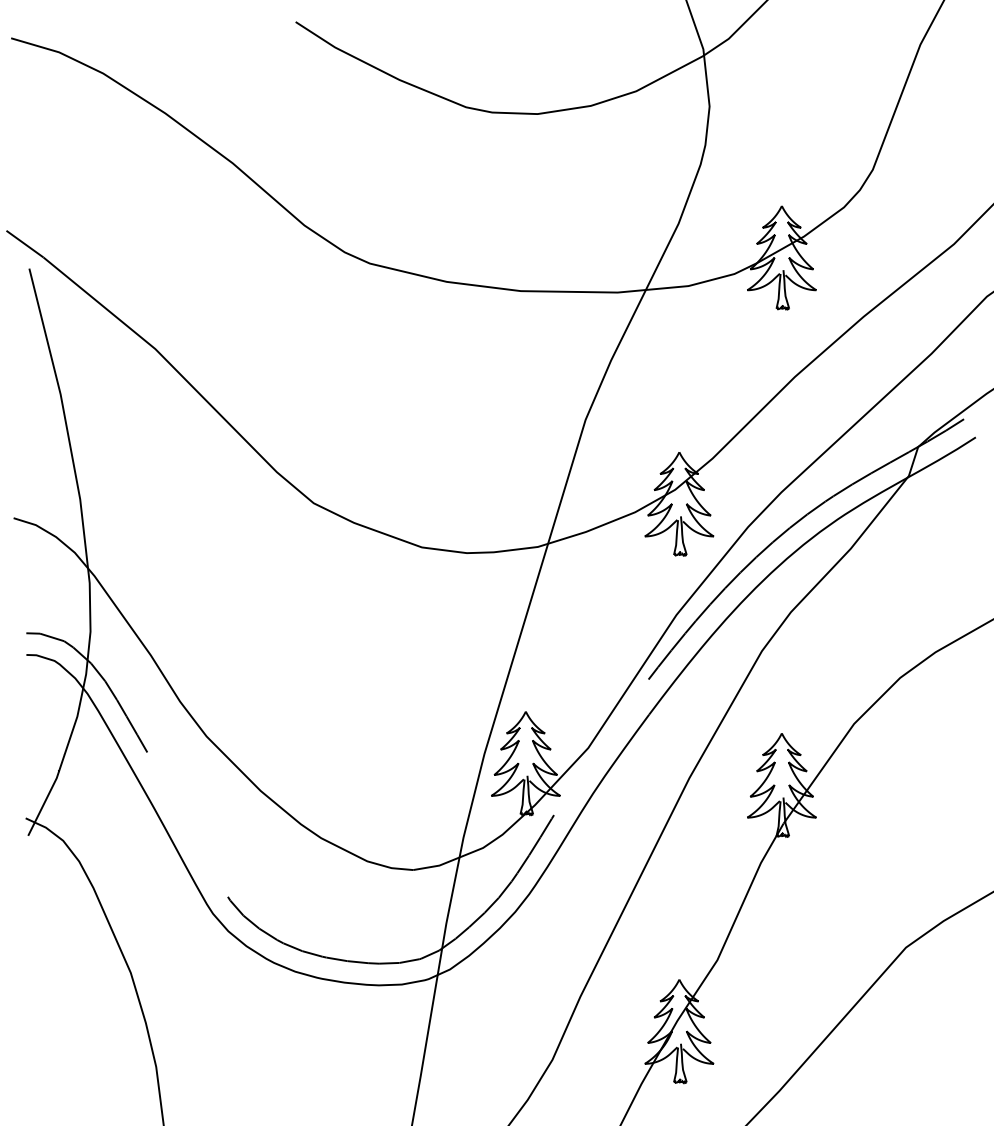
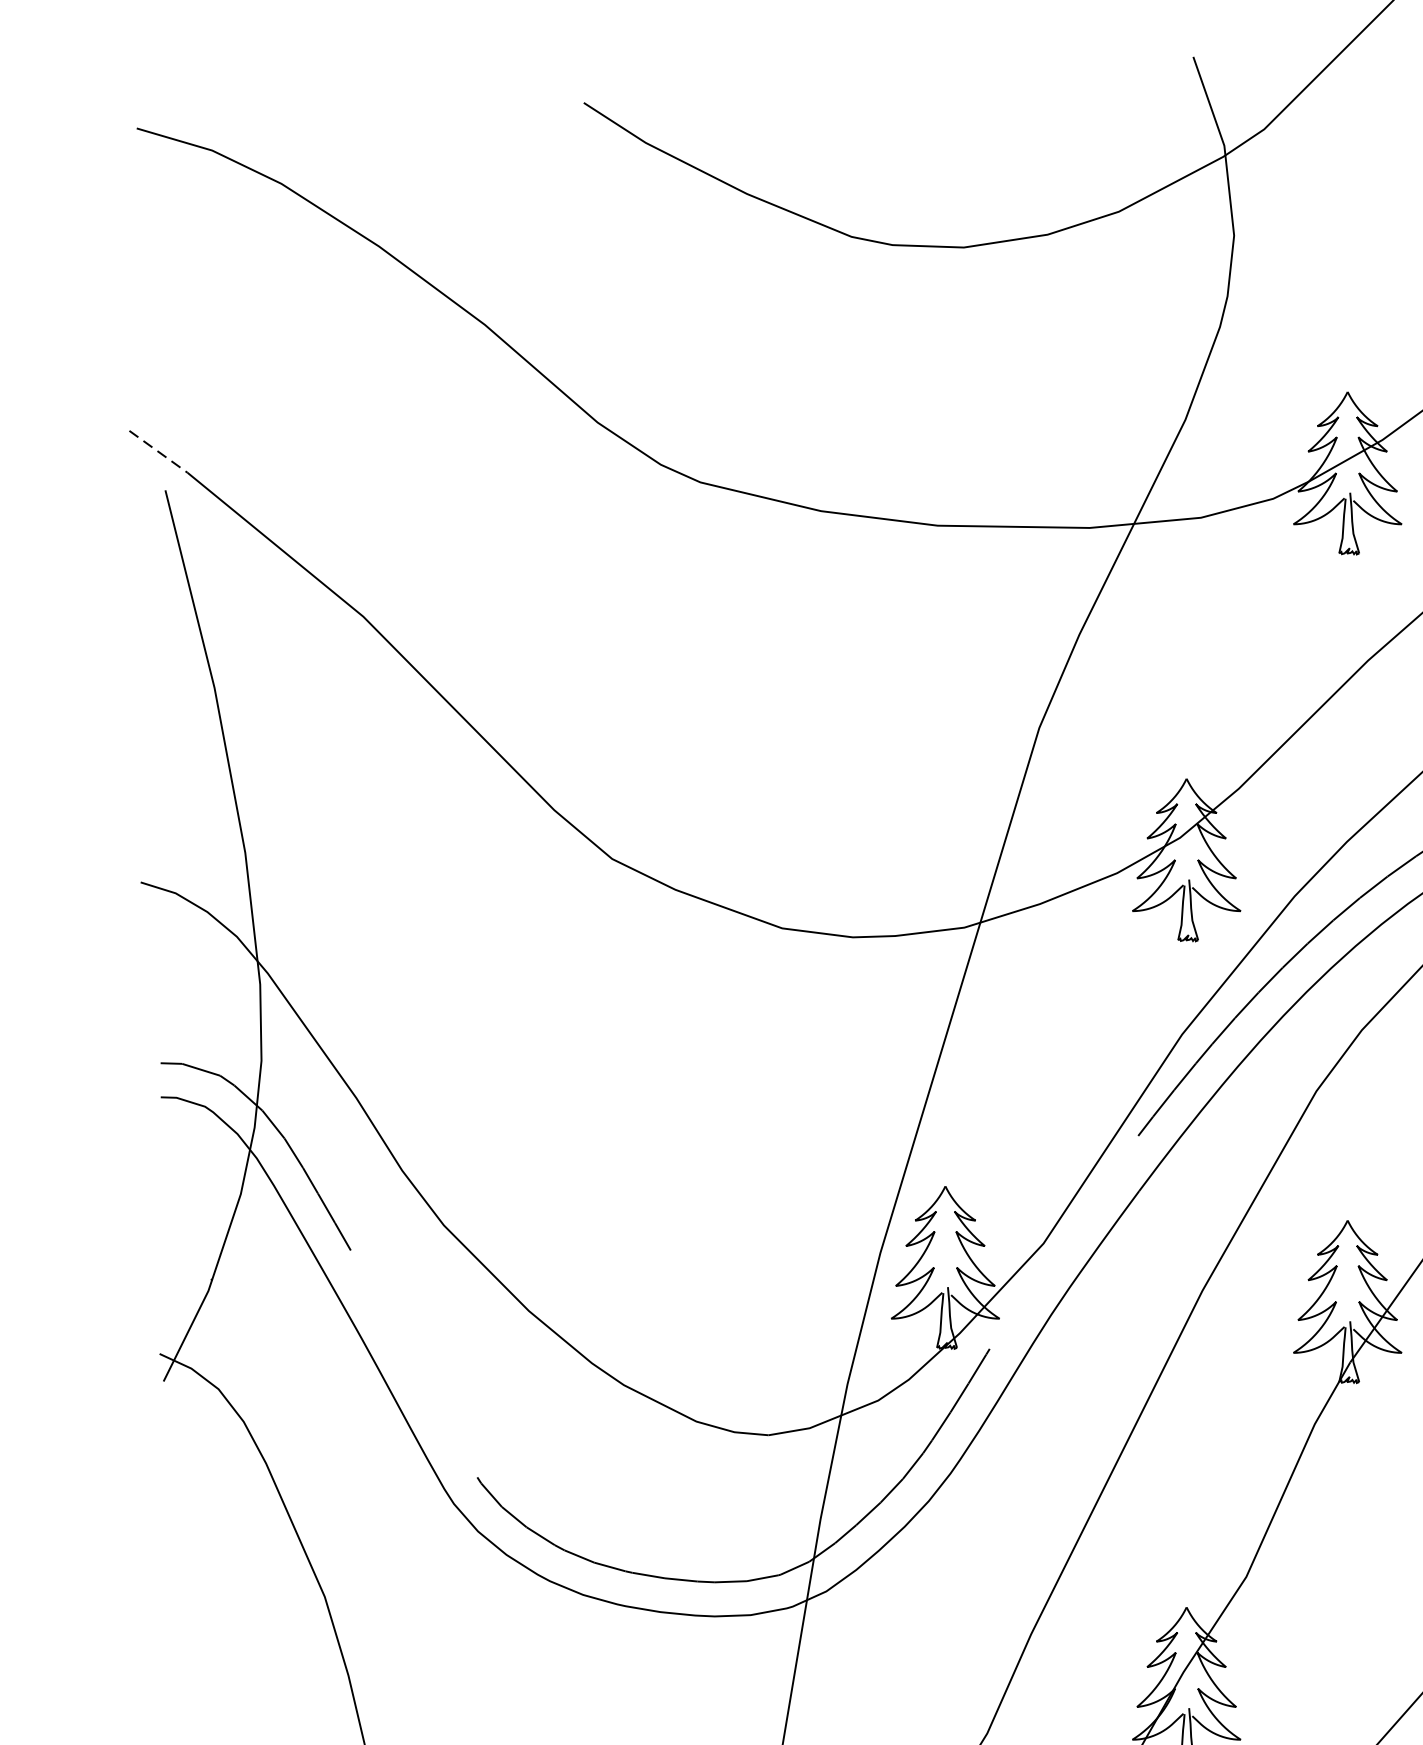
line: (24, 244) -> (157, 452), solid -> dashed

